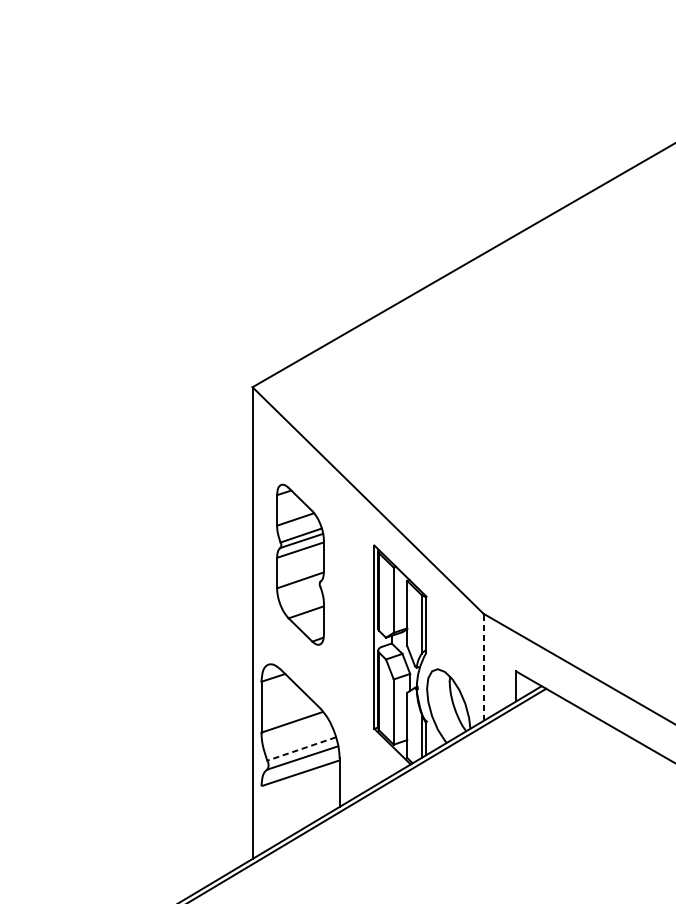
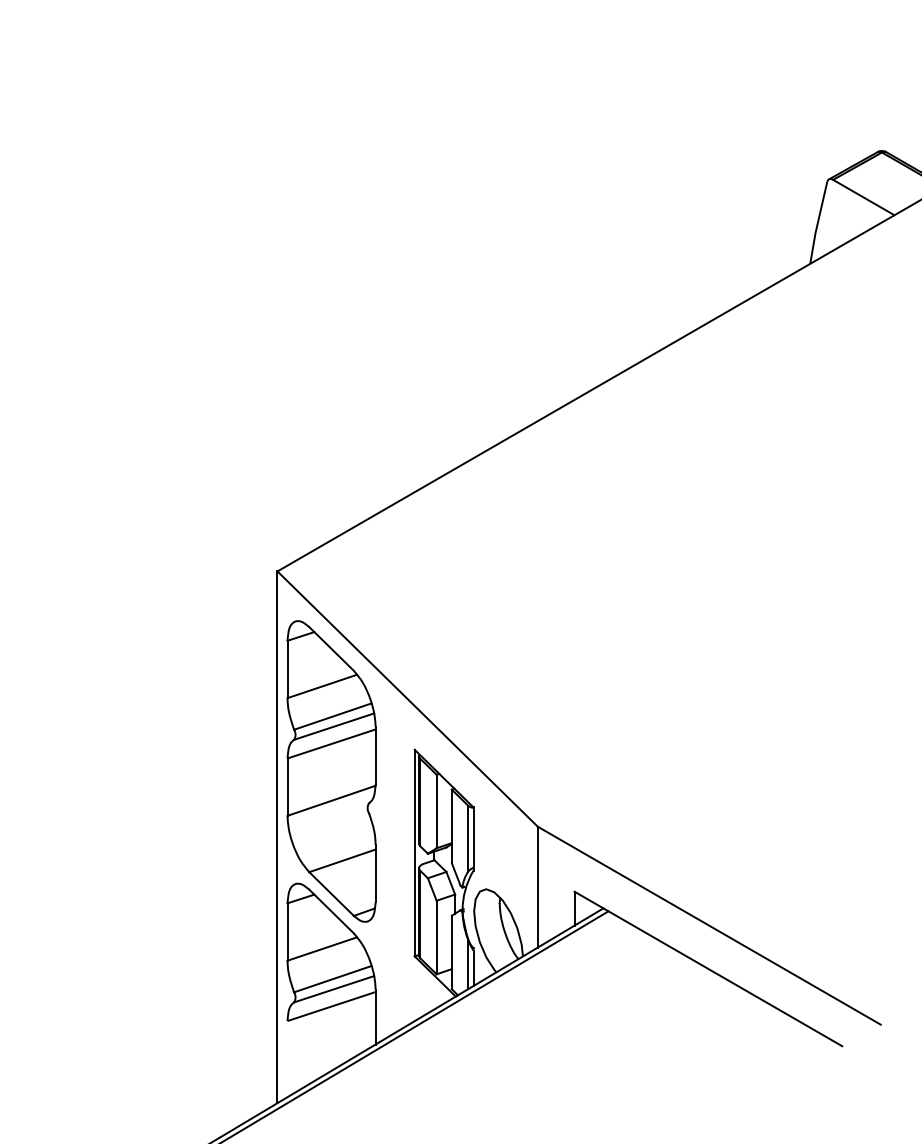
part: (300, 564) -> (331, 771), size x1.67
line: (483, 666) -> (537, 886), dashed -> solid
line: (301, 749) -> (332, 979), dashed -> solid

